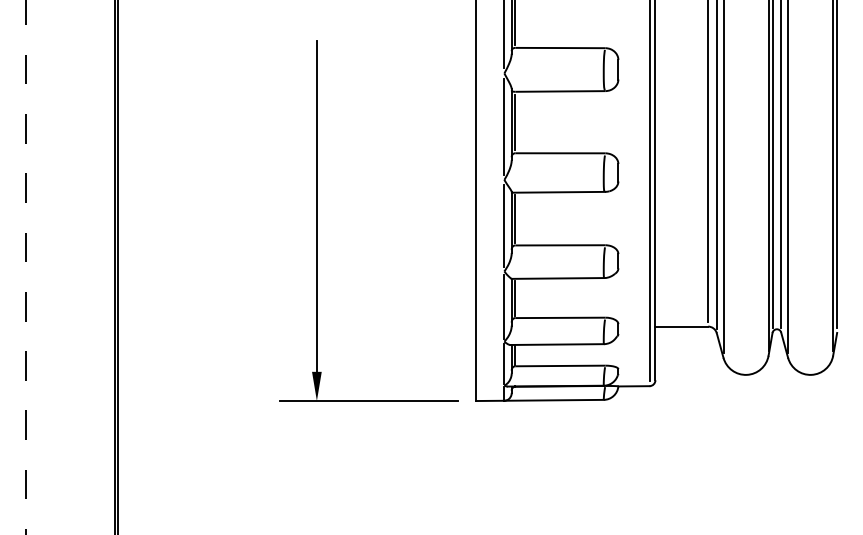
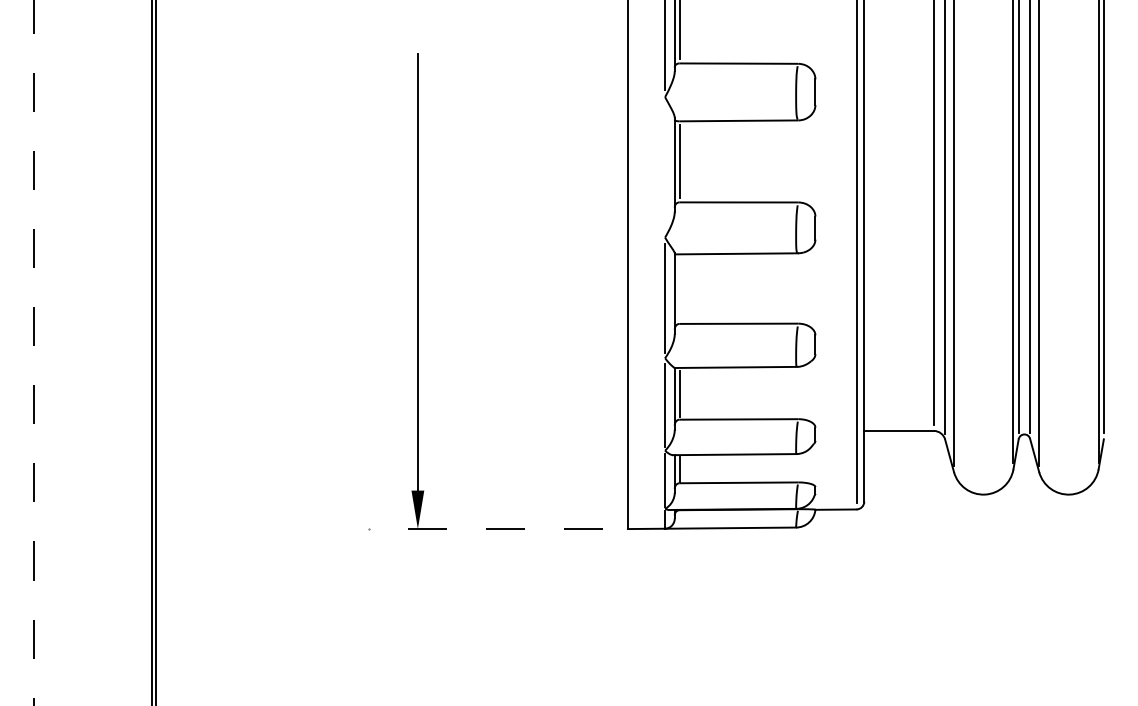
line: (504, 126) -> (665, 167), removed
line: (515, 219) -> (679, 289), removed
line: (368, 401) -> (485, 529), solid -> dashed

